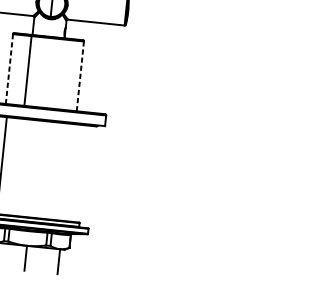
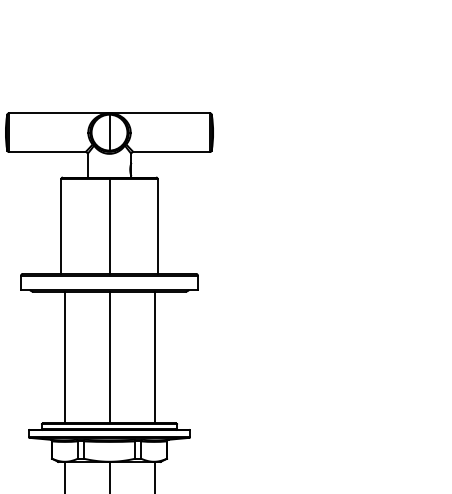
line: (9, 69) -> (61, 227), dashed -> solid
line: (28, 70) -> (109, 225), moved
line: (80, 76) -> (157, 226), dashed -> solid
line: (34, 169) -> (109, 357), added
line: (68, 172) -> (154, 357), added

